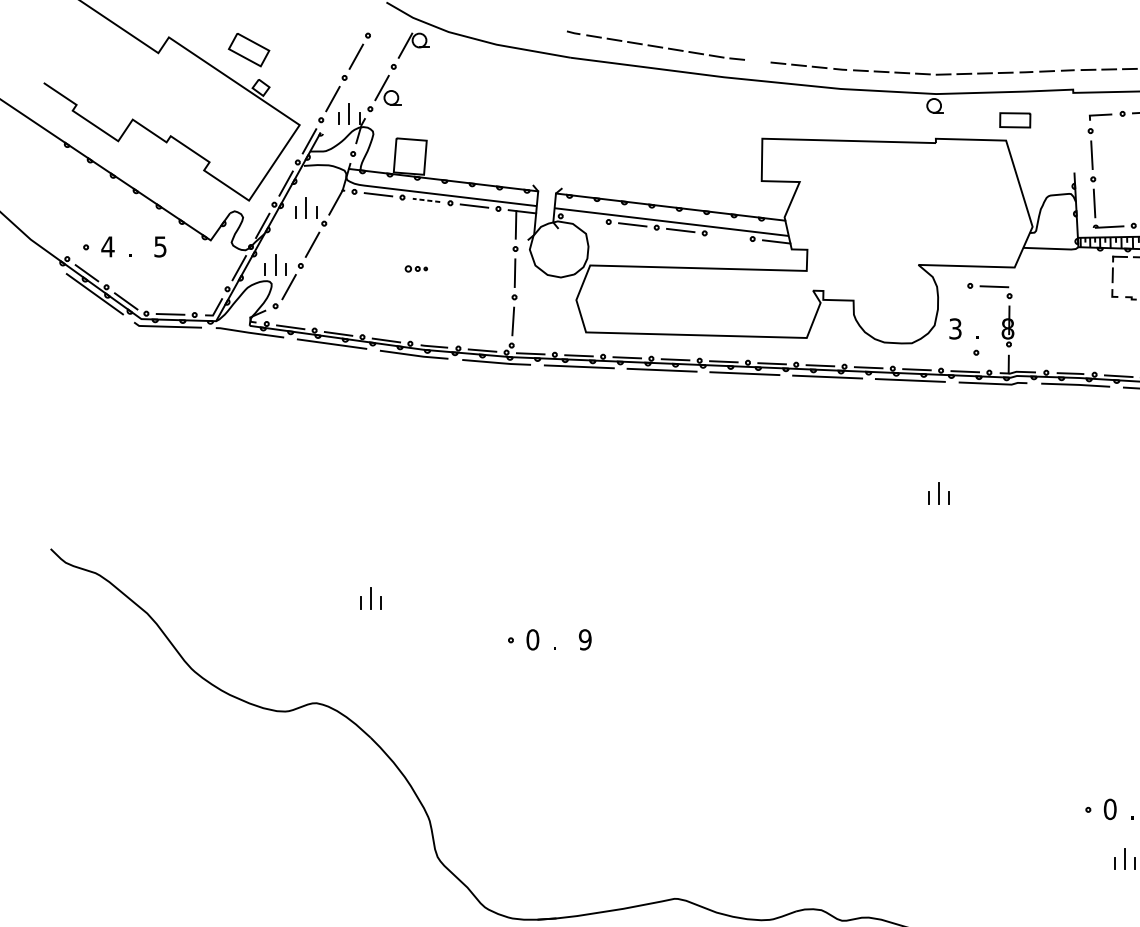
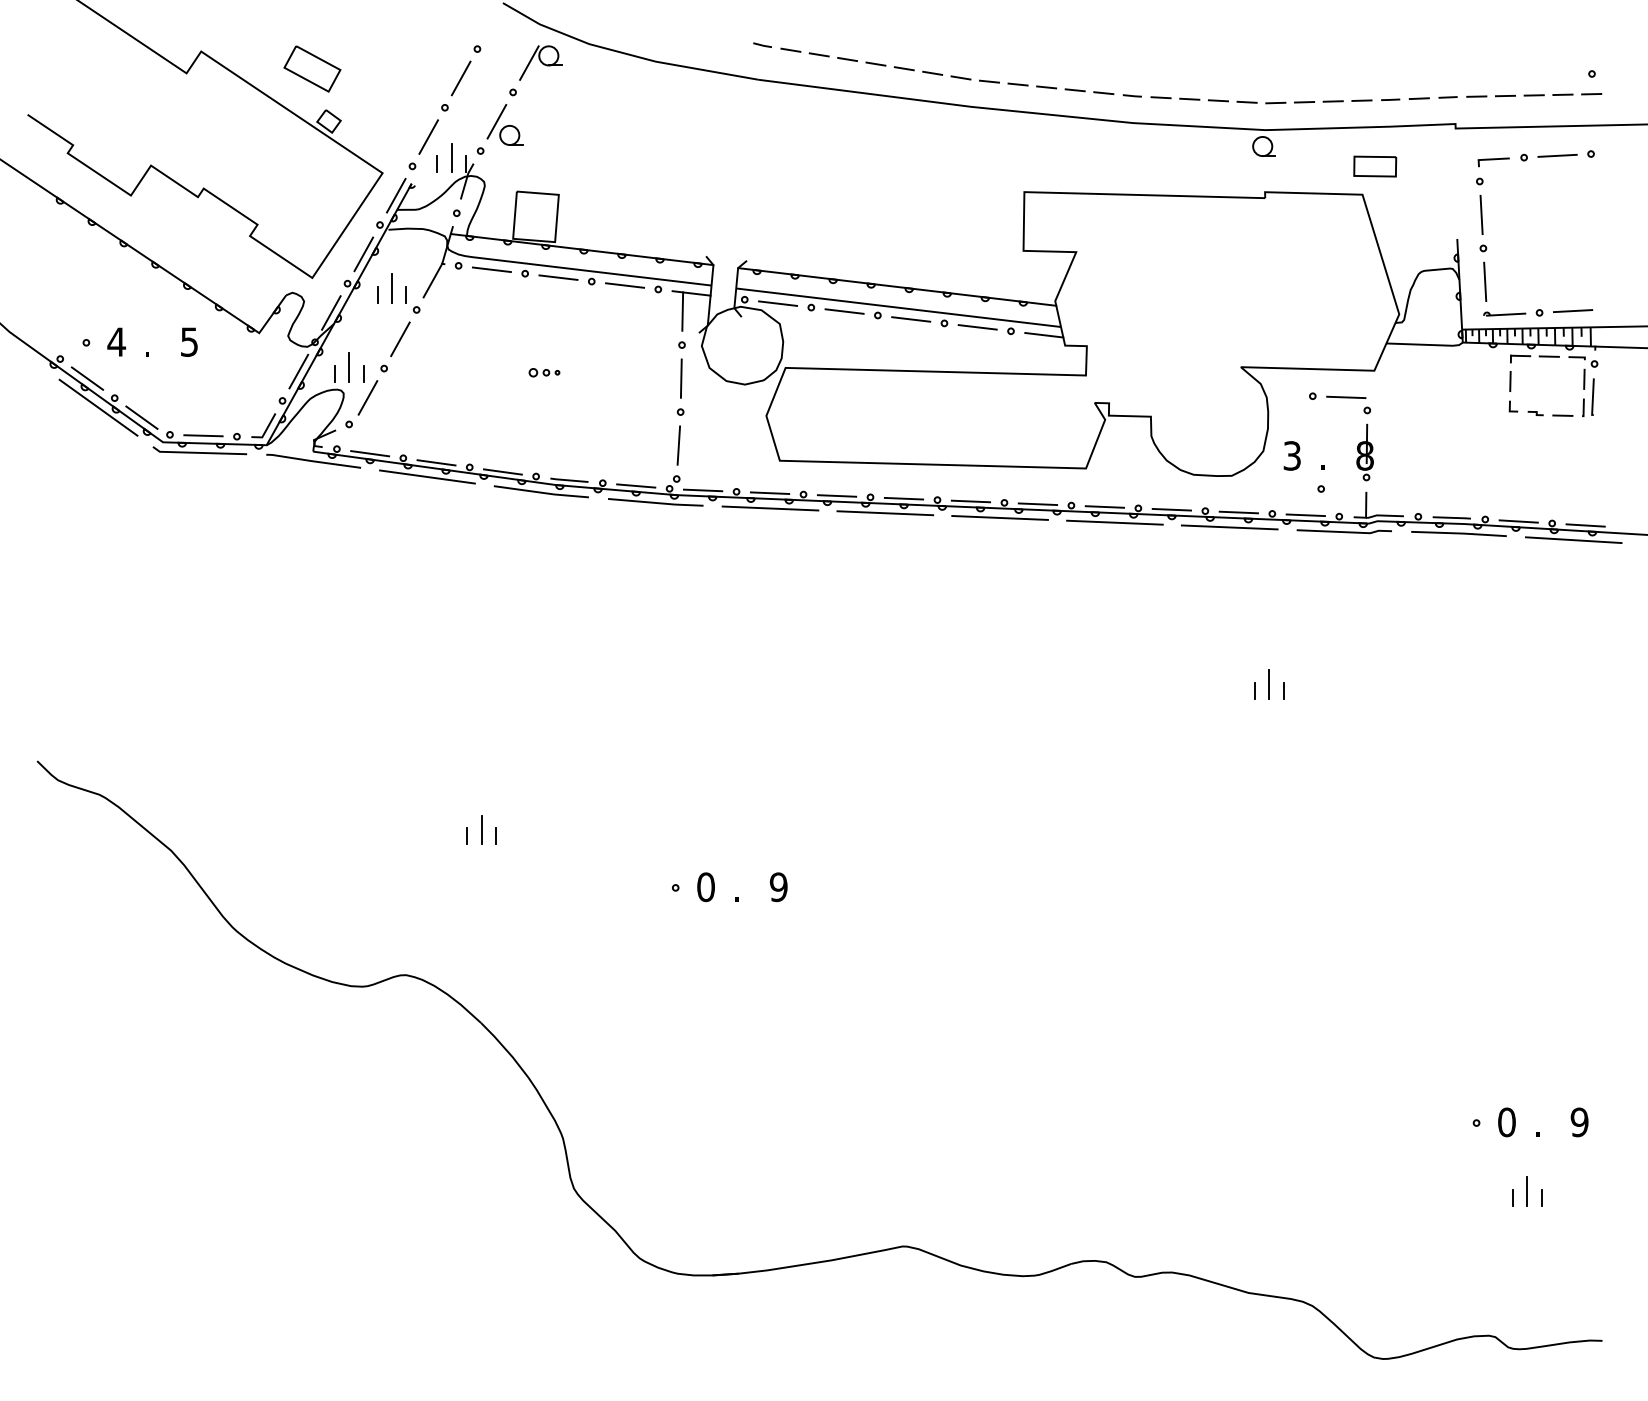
line: (757, 61) -> (1017, 84), added
line: (425, 200) -> (557, 277), dashed -> solid
line: (585, 219) -> (778, 303), added
line: (728, 236) -> (977, 327), added

